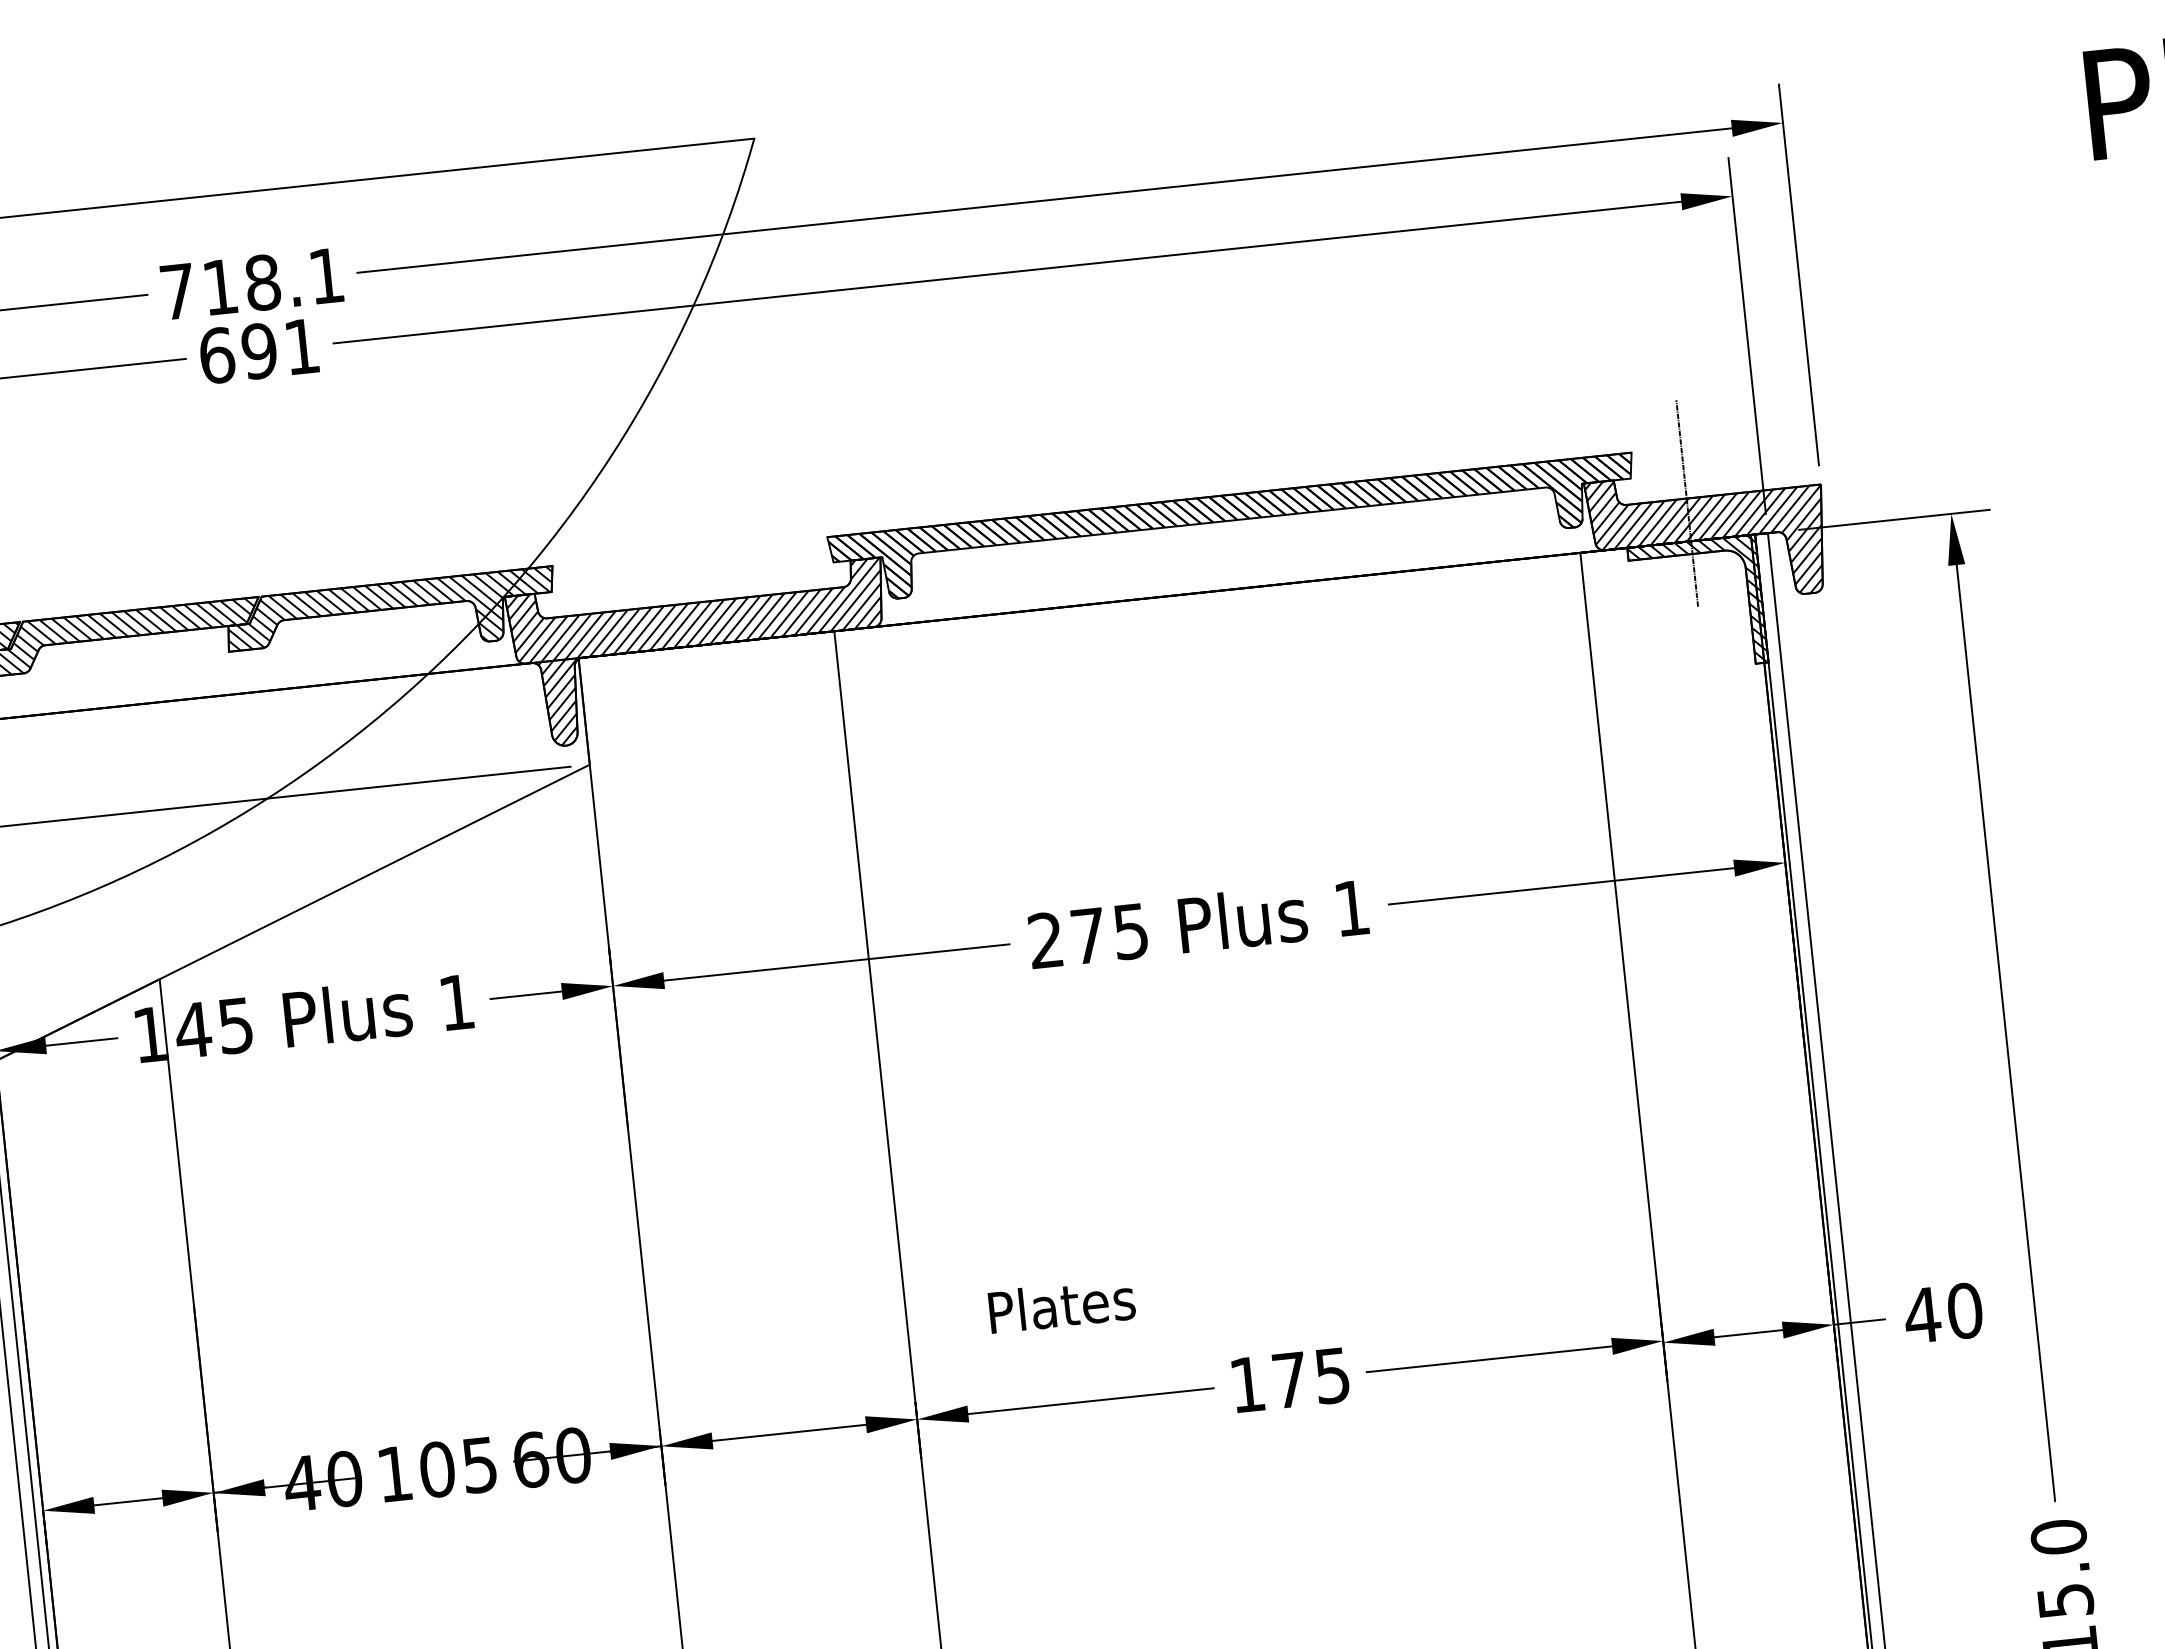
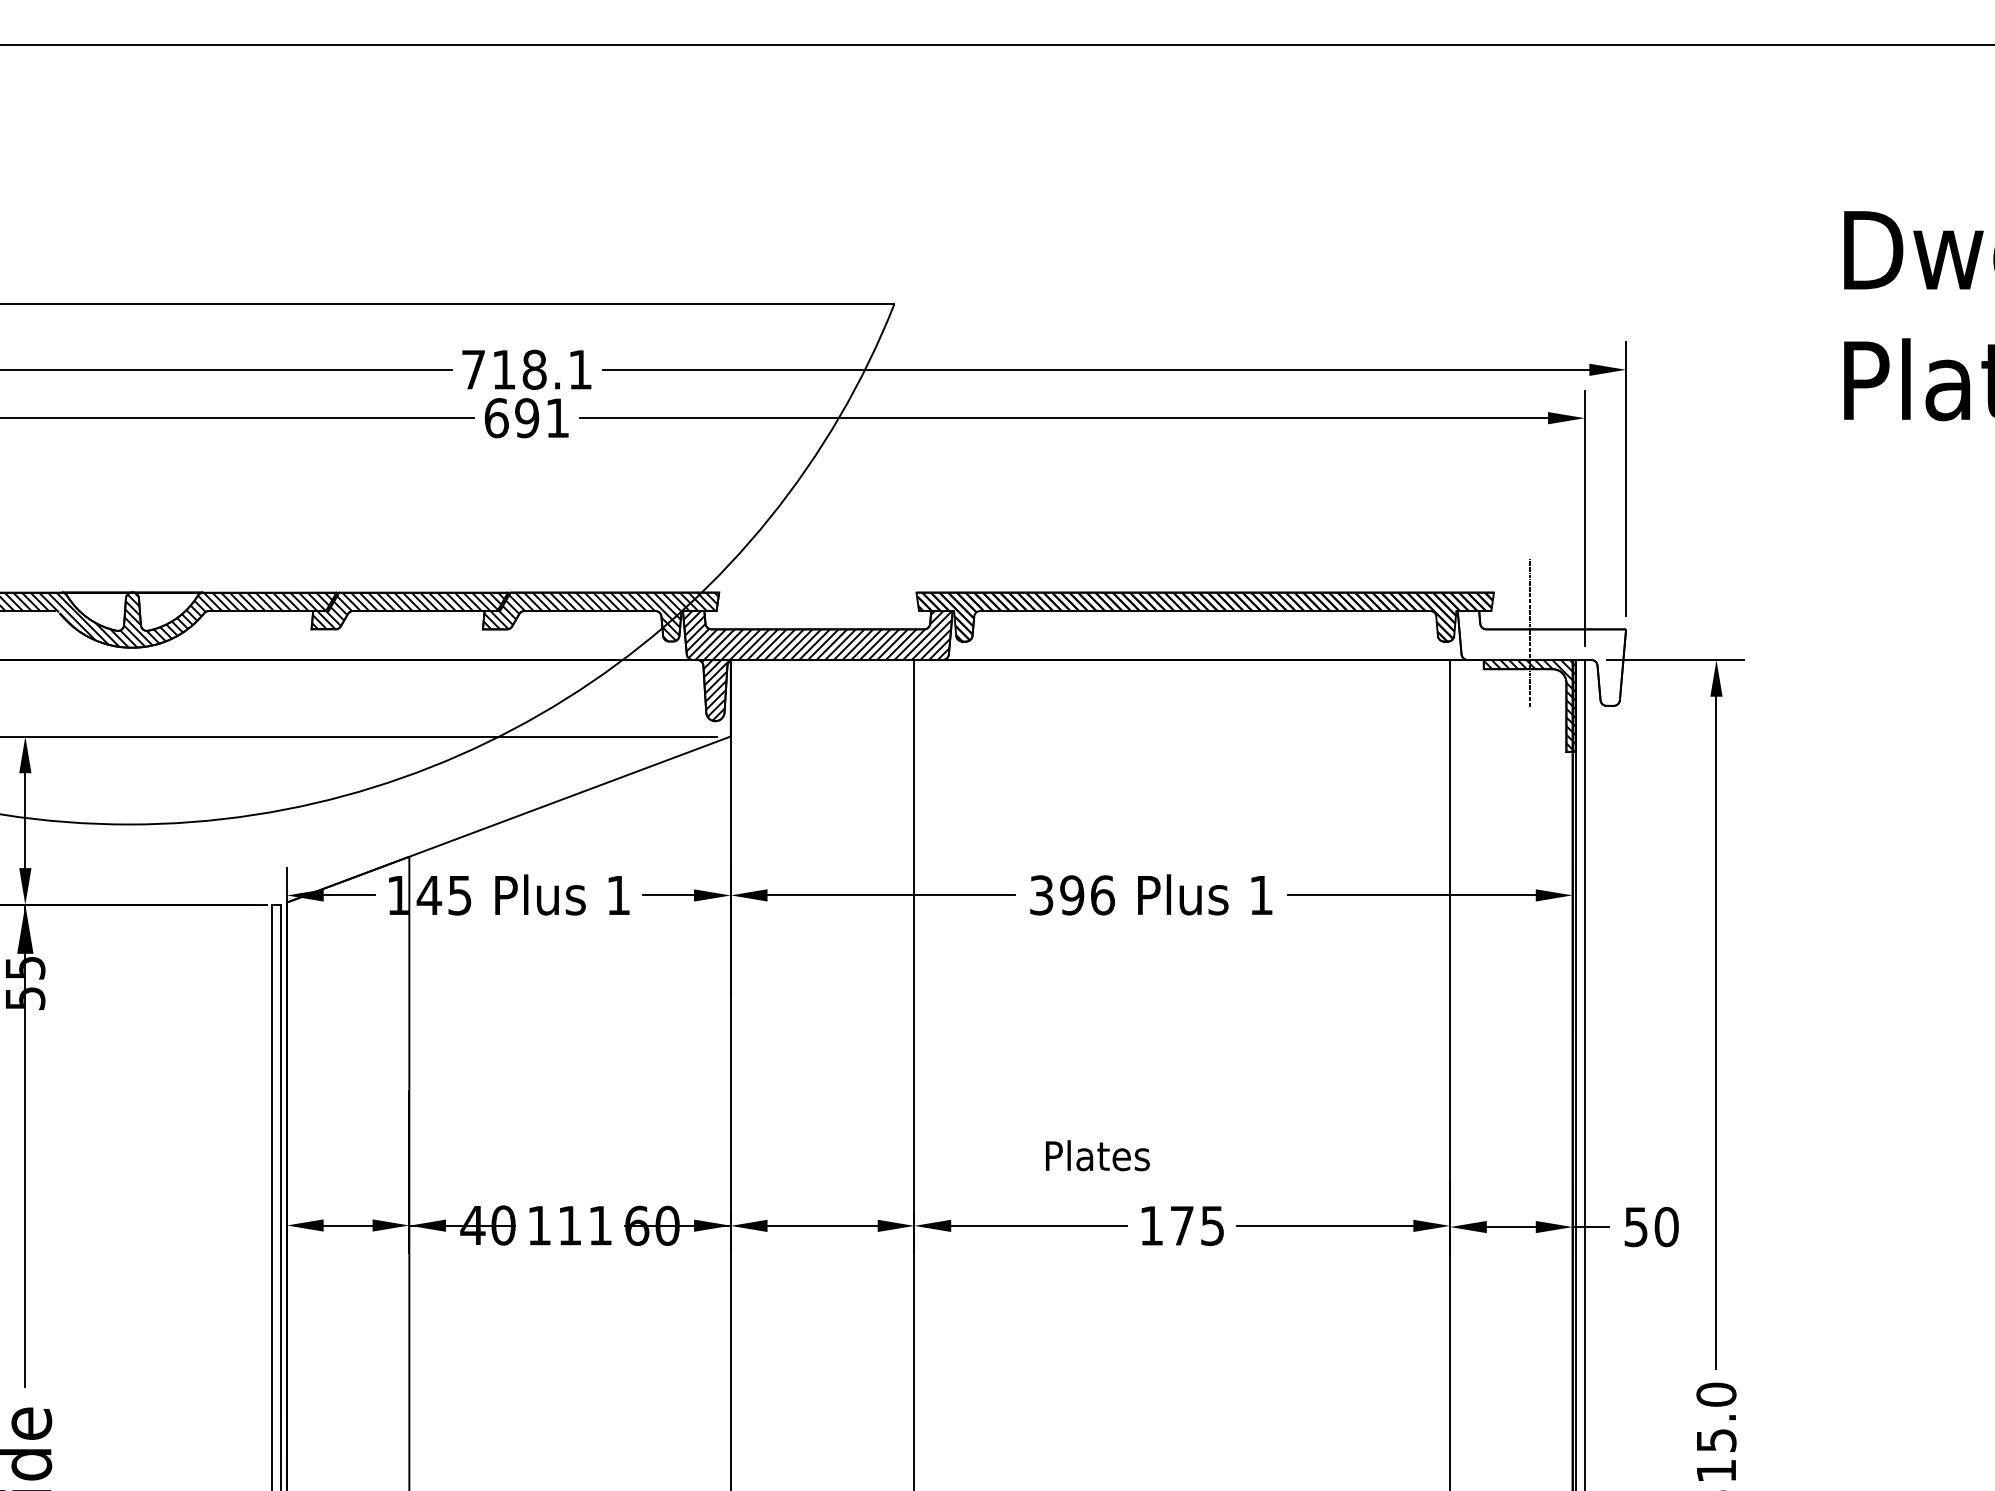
hatch: (1708, 537) -> (1542, 658), removed
text: (1088, 936) -> (1072, 895), 275 -> 396
text: (1061, 1305) -> (1097, 1155), moved
text: (1921, 1316) -> (1635, 1227), 40 -> 50
text: (457, 1467) -> (584, 1225), 105 -> 111

